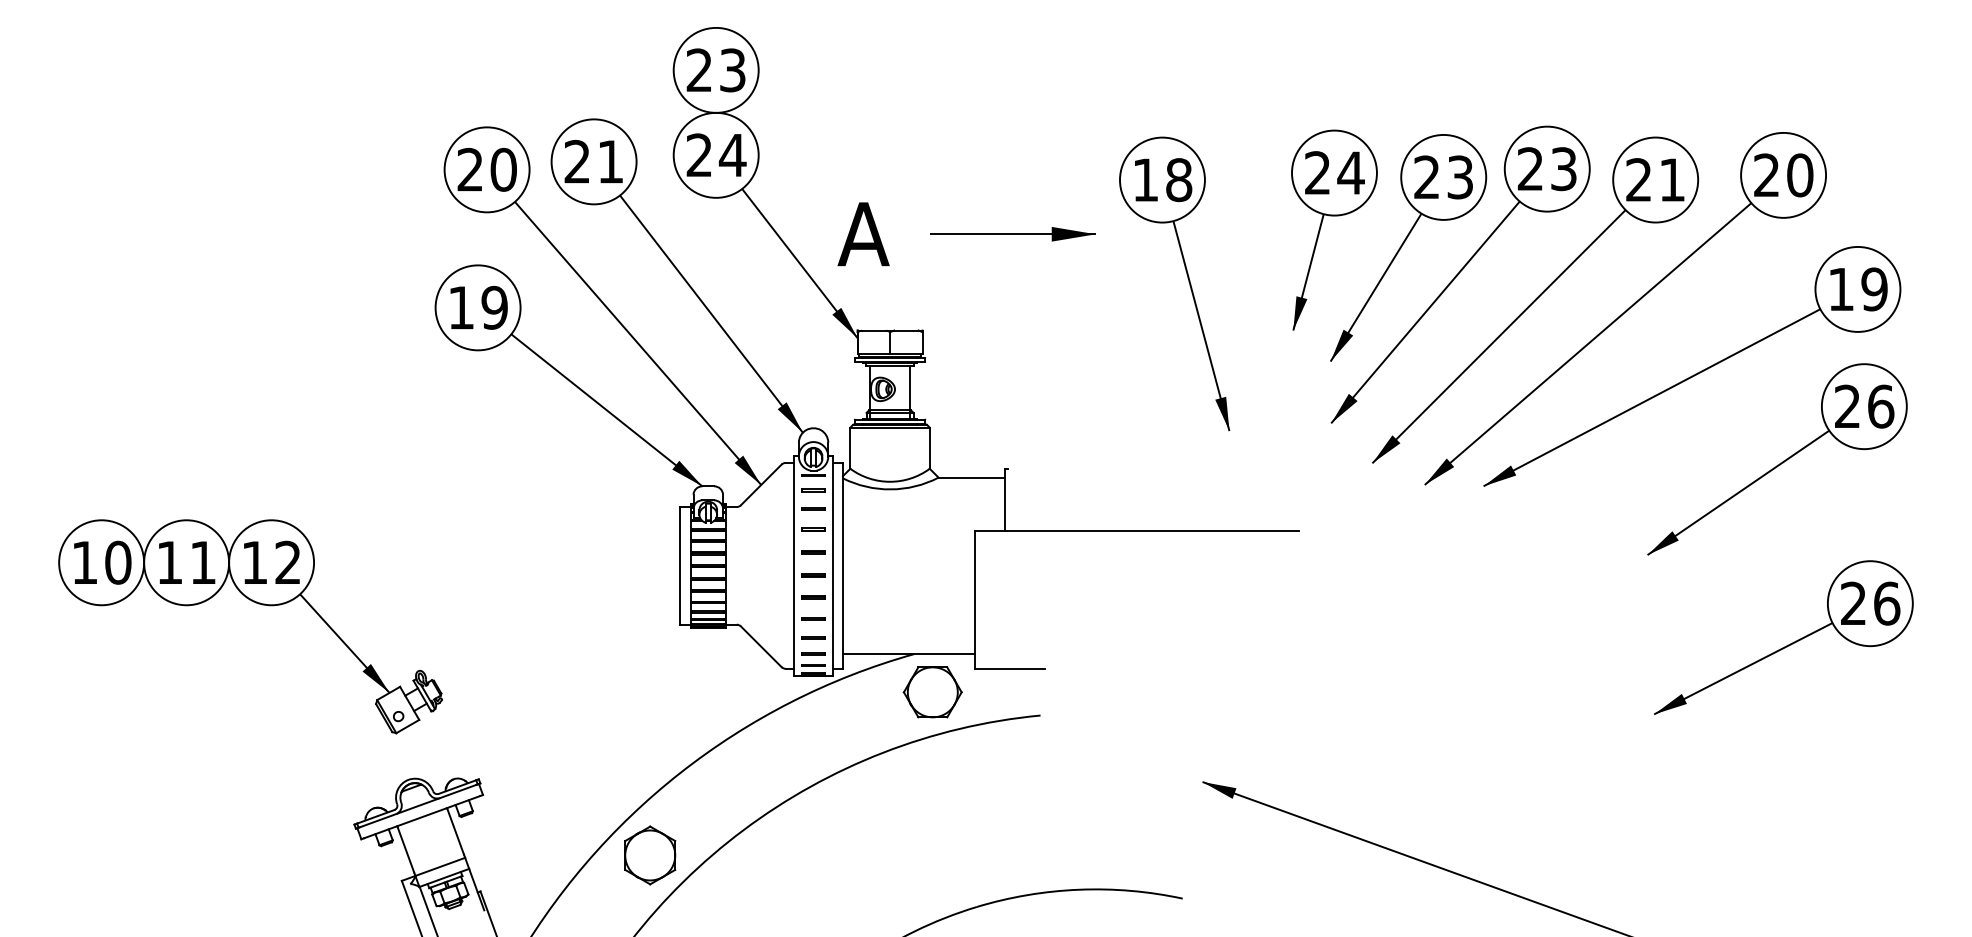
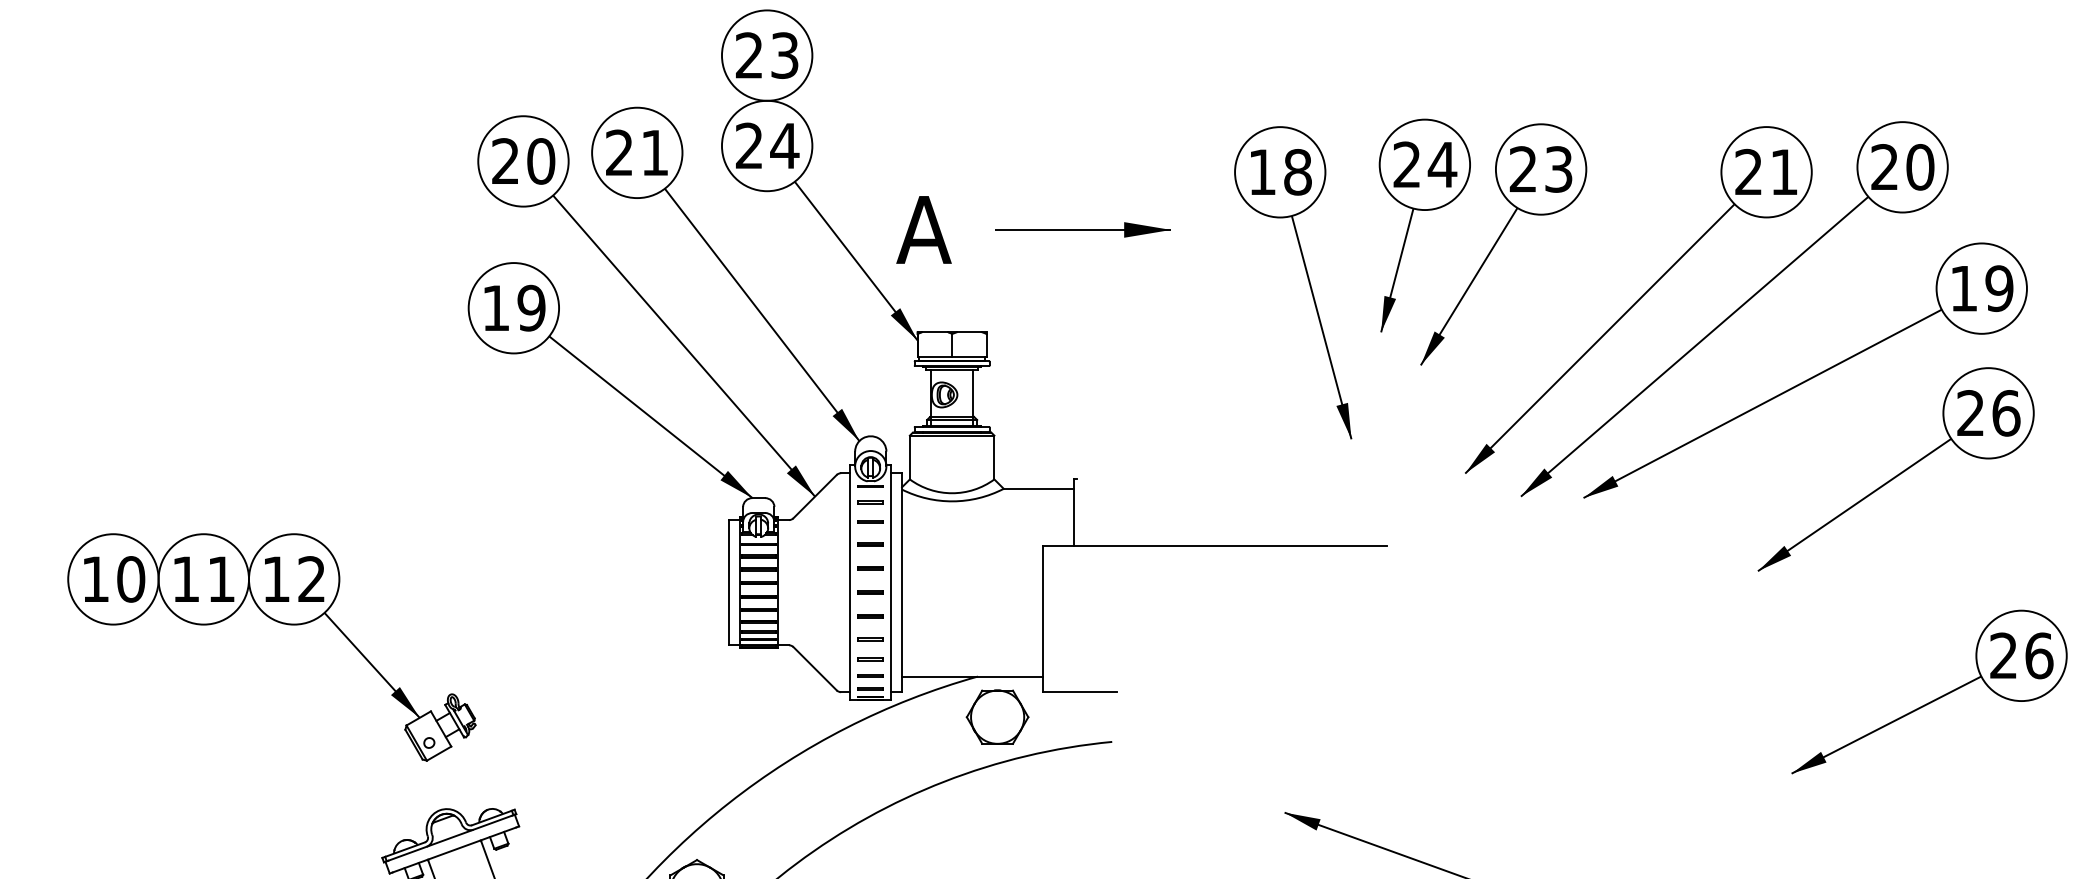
part: (1460, 274) -> (1558, 272), removed
part: (1187, 278) -> (1306, 276), moved
part: (1786, 645) -> (1932, 700), moved

